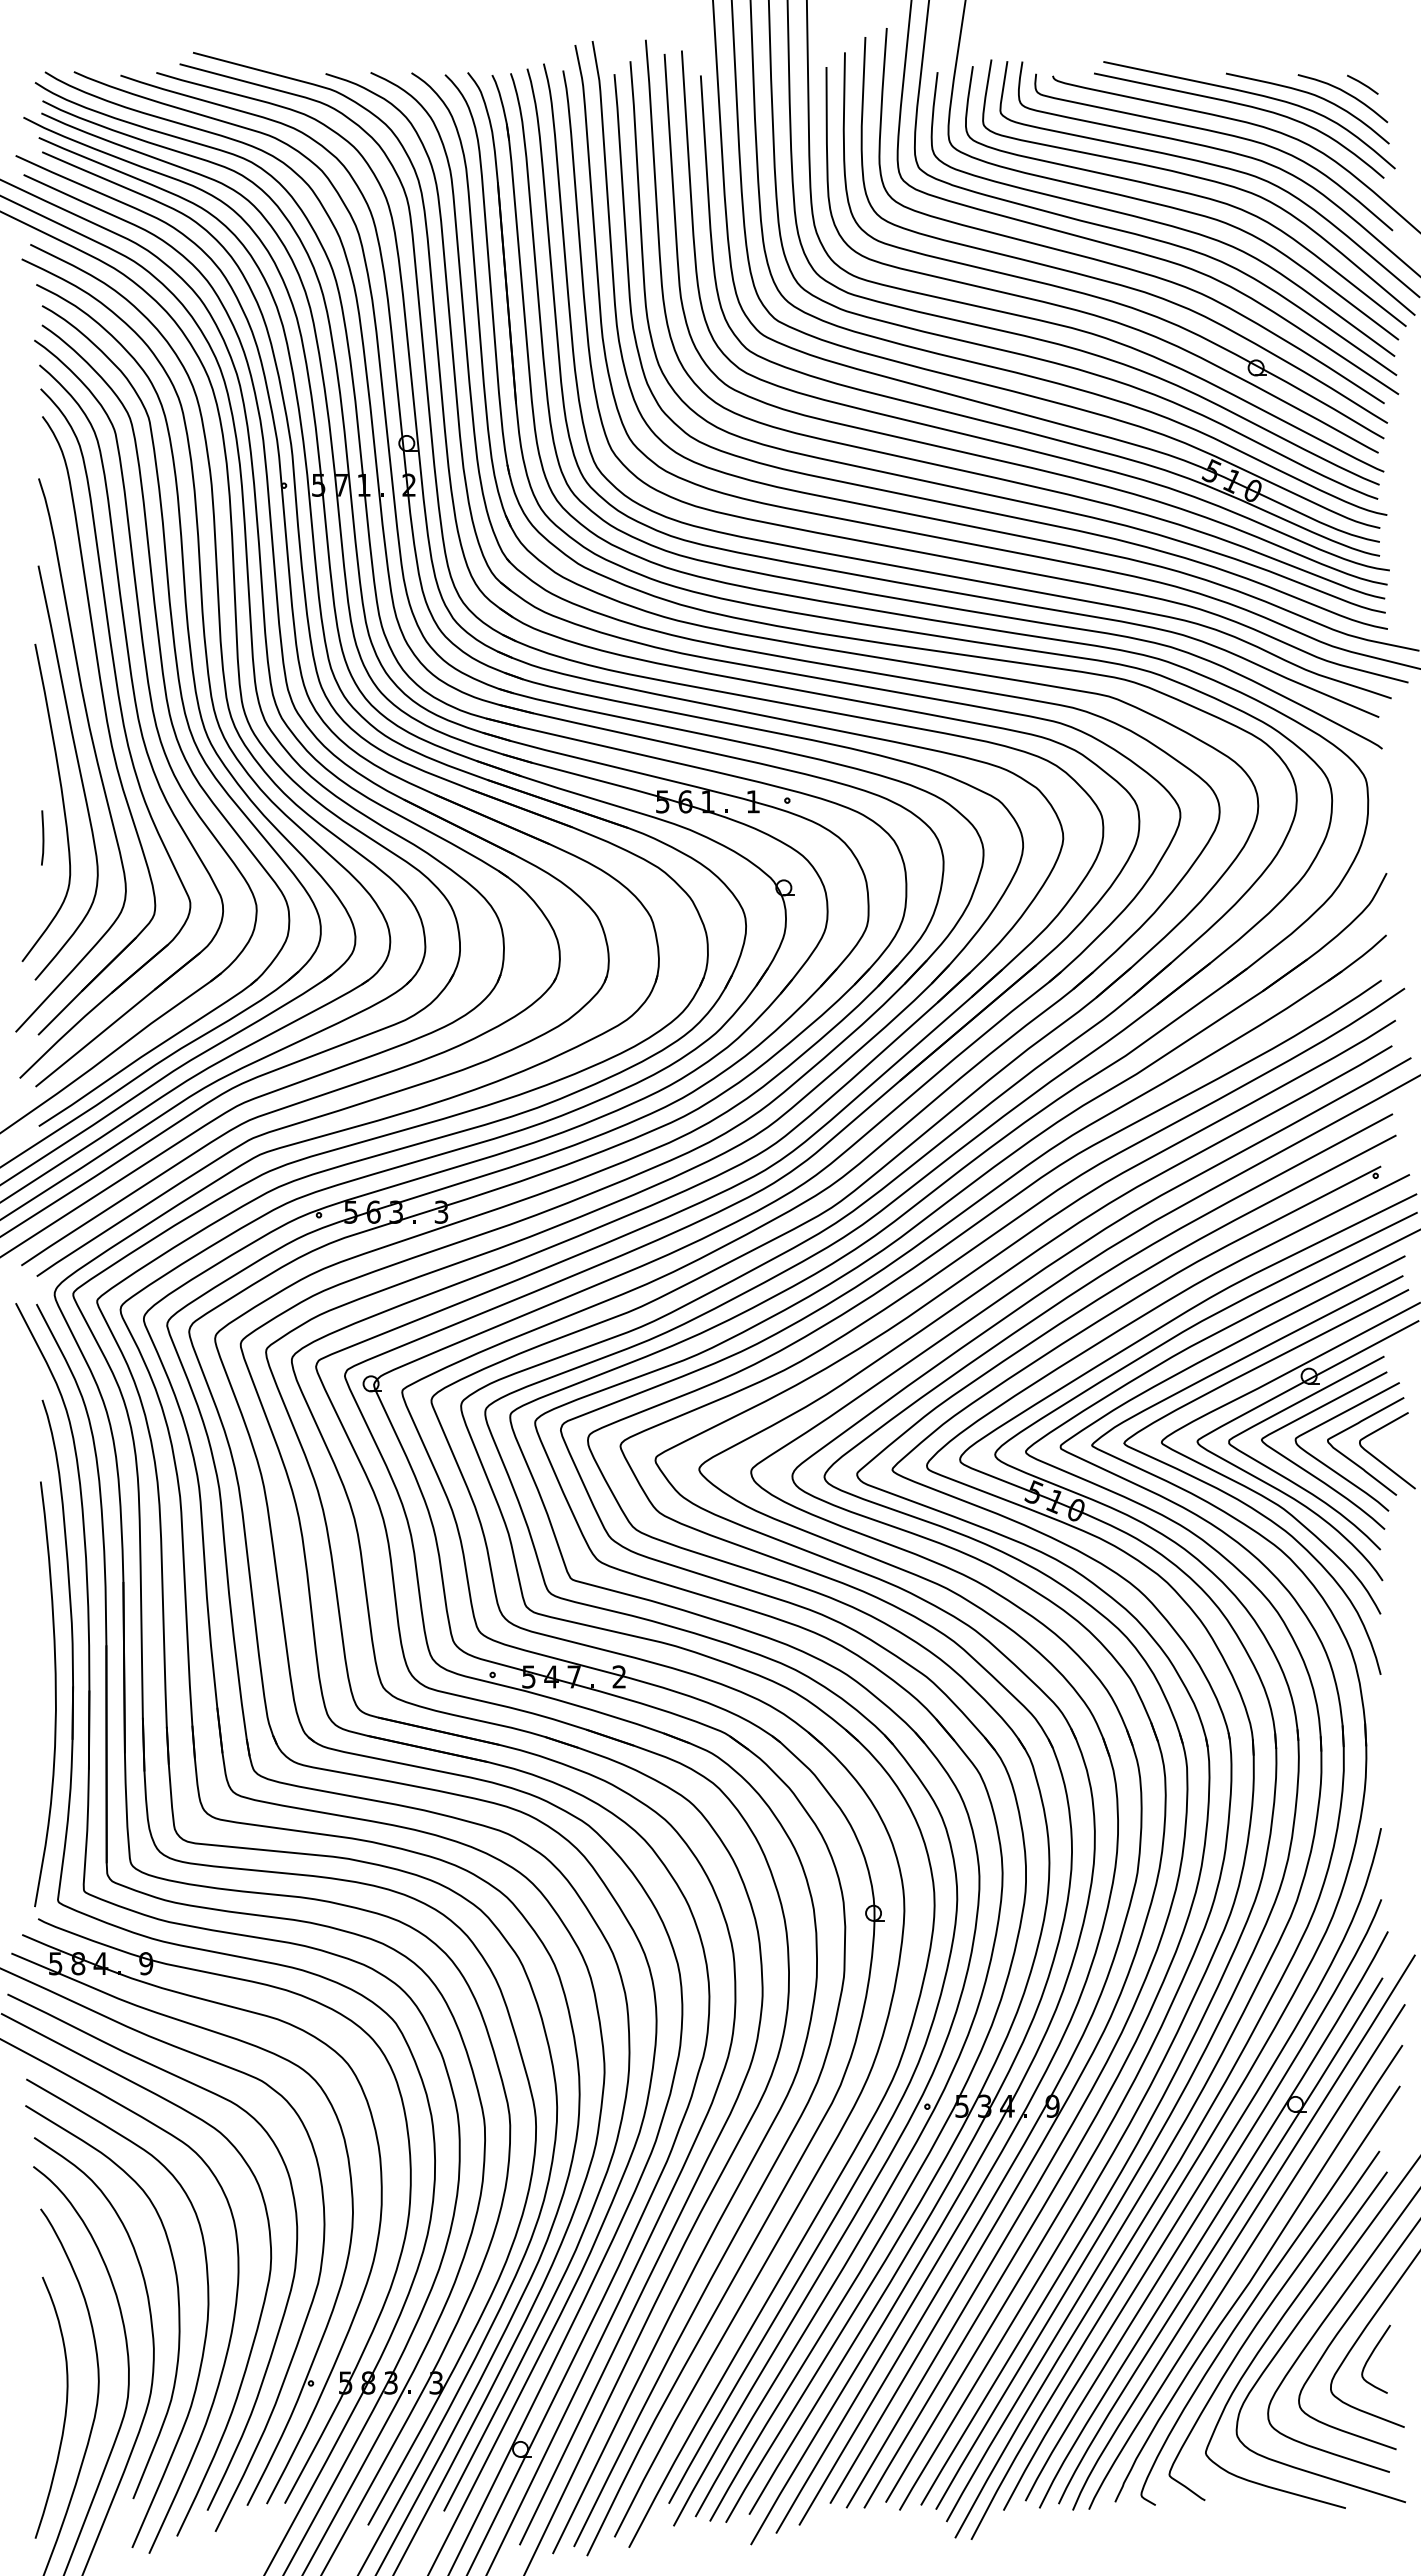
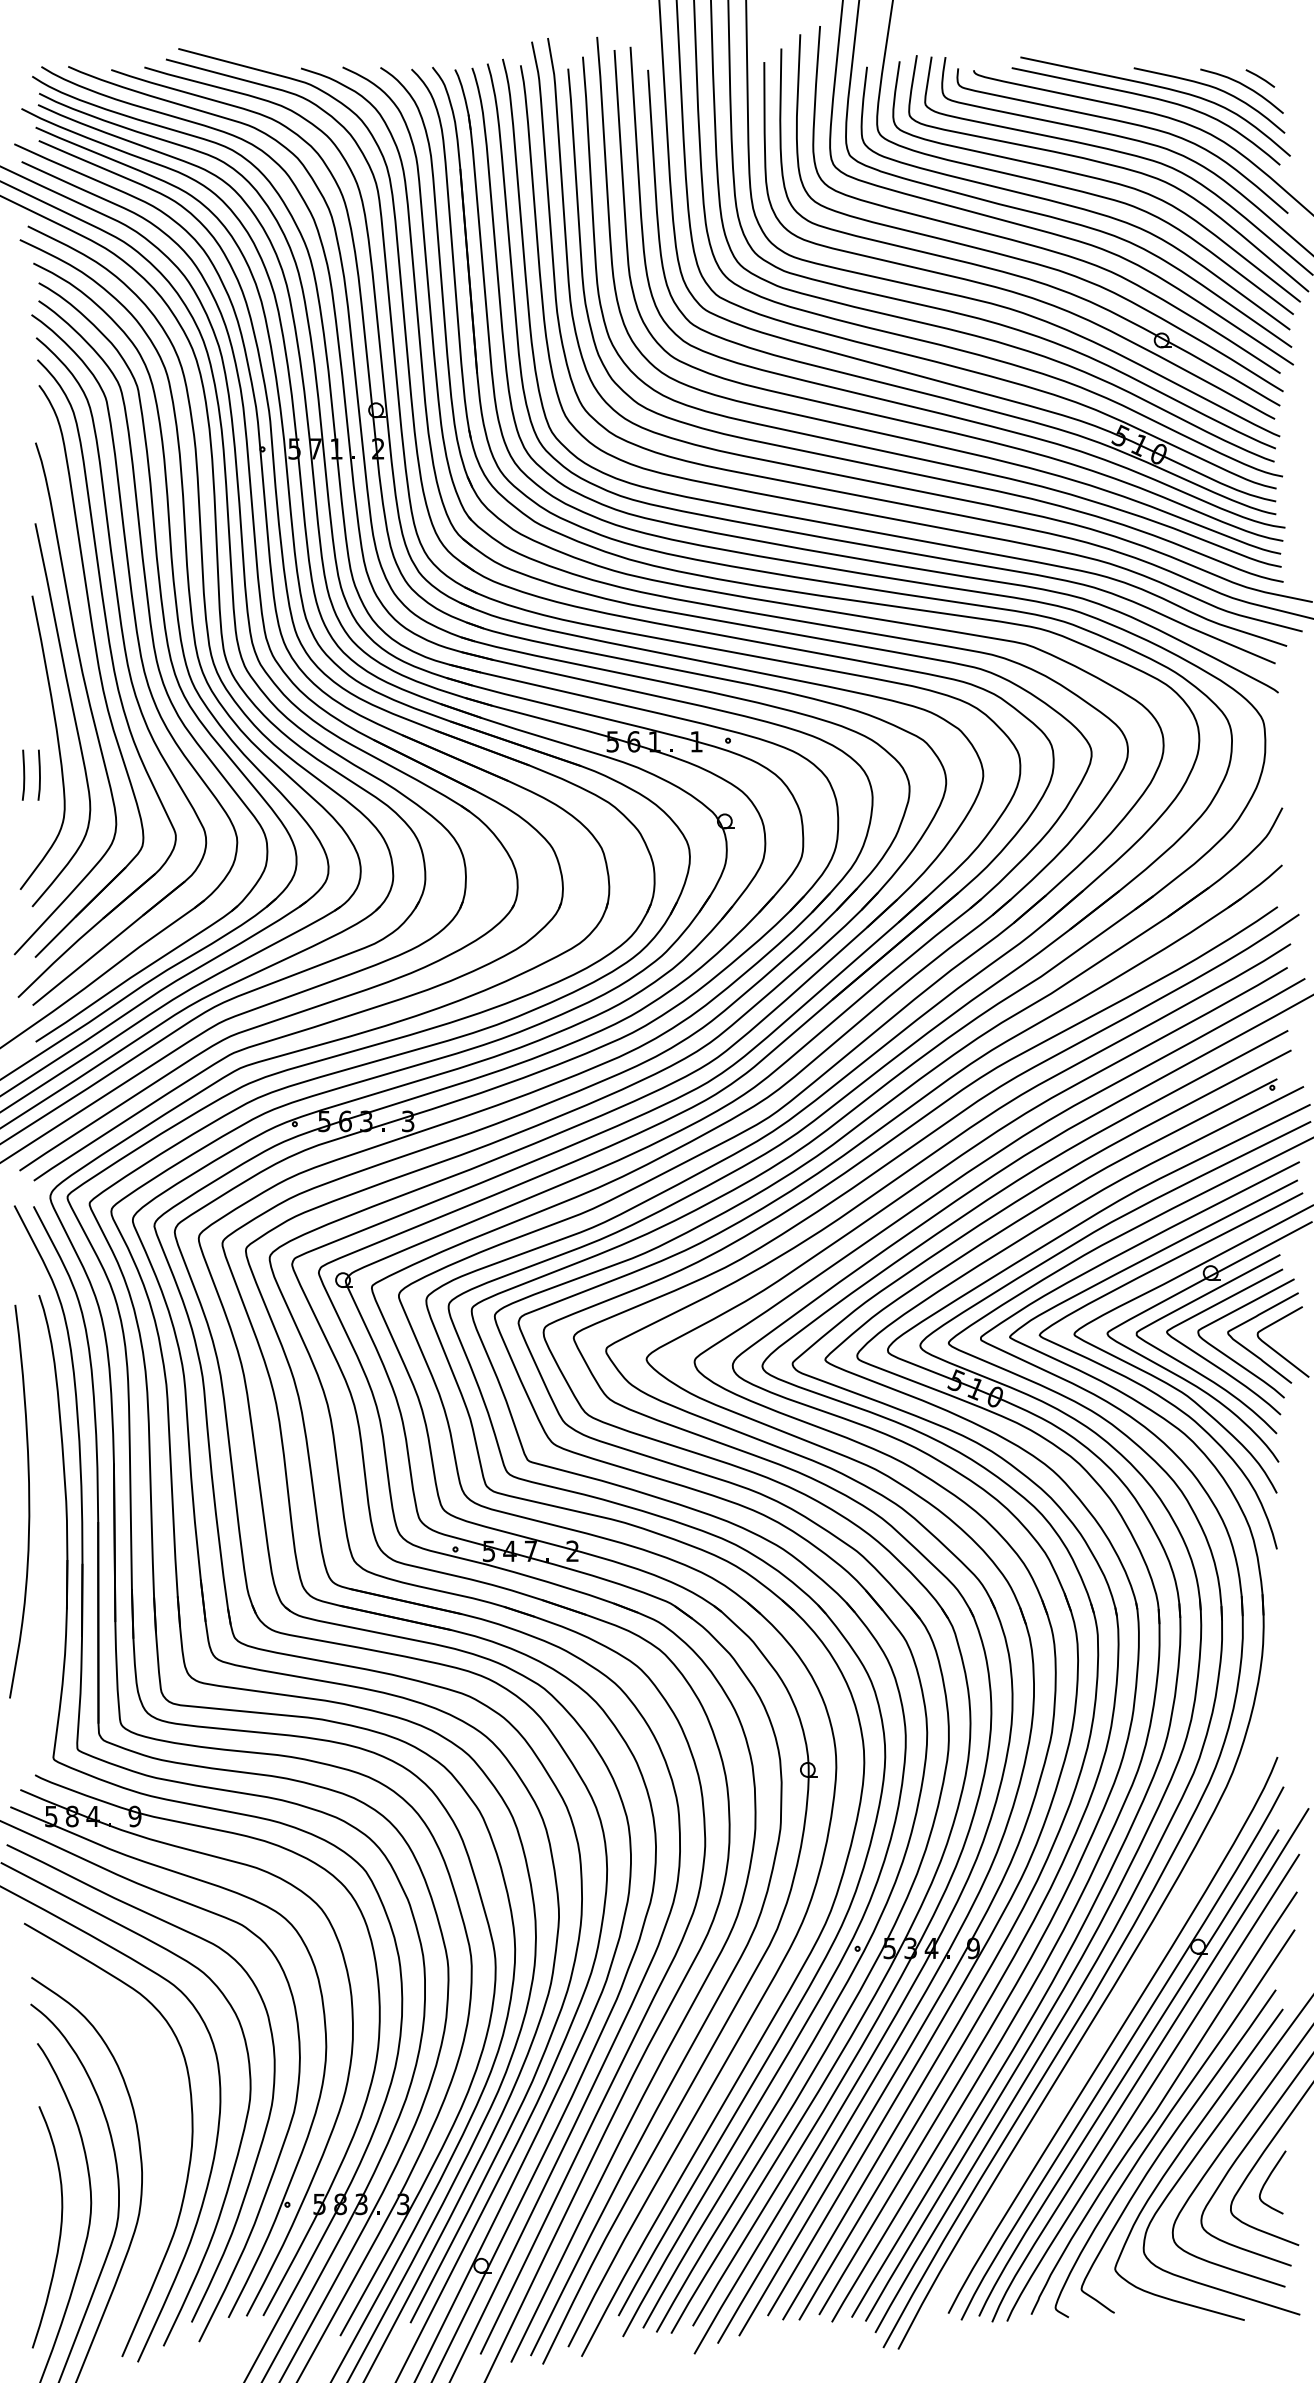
line: (25, 837) -> (23, 774), added
curve: (54, 1693) -> (28, 1500), moved
curve: (1204, 2174) -> (1113, 2011), removed
curve: (177, 2300) -> (163, 2128), removed

